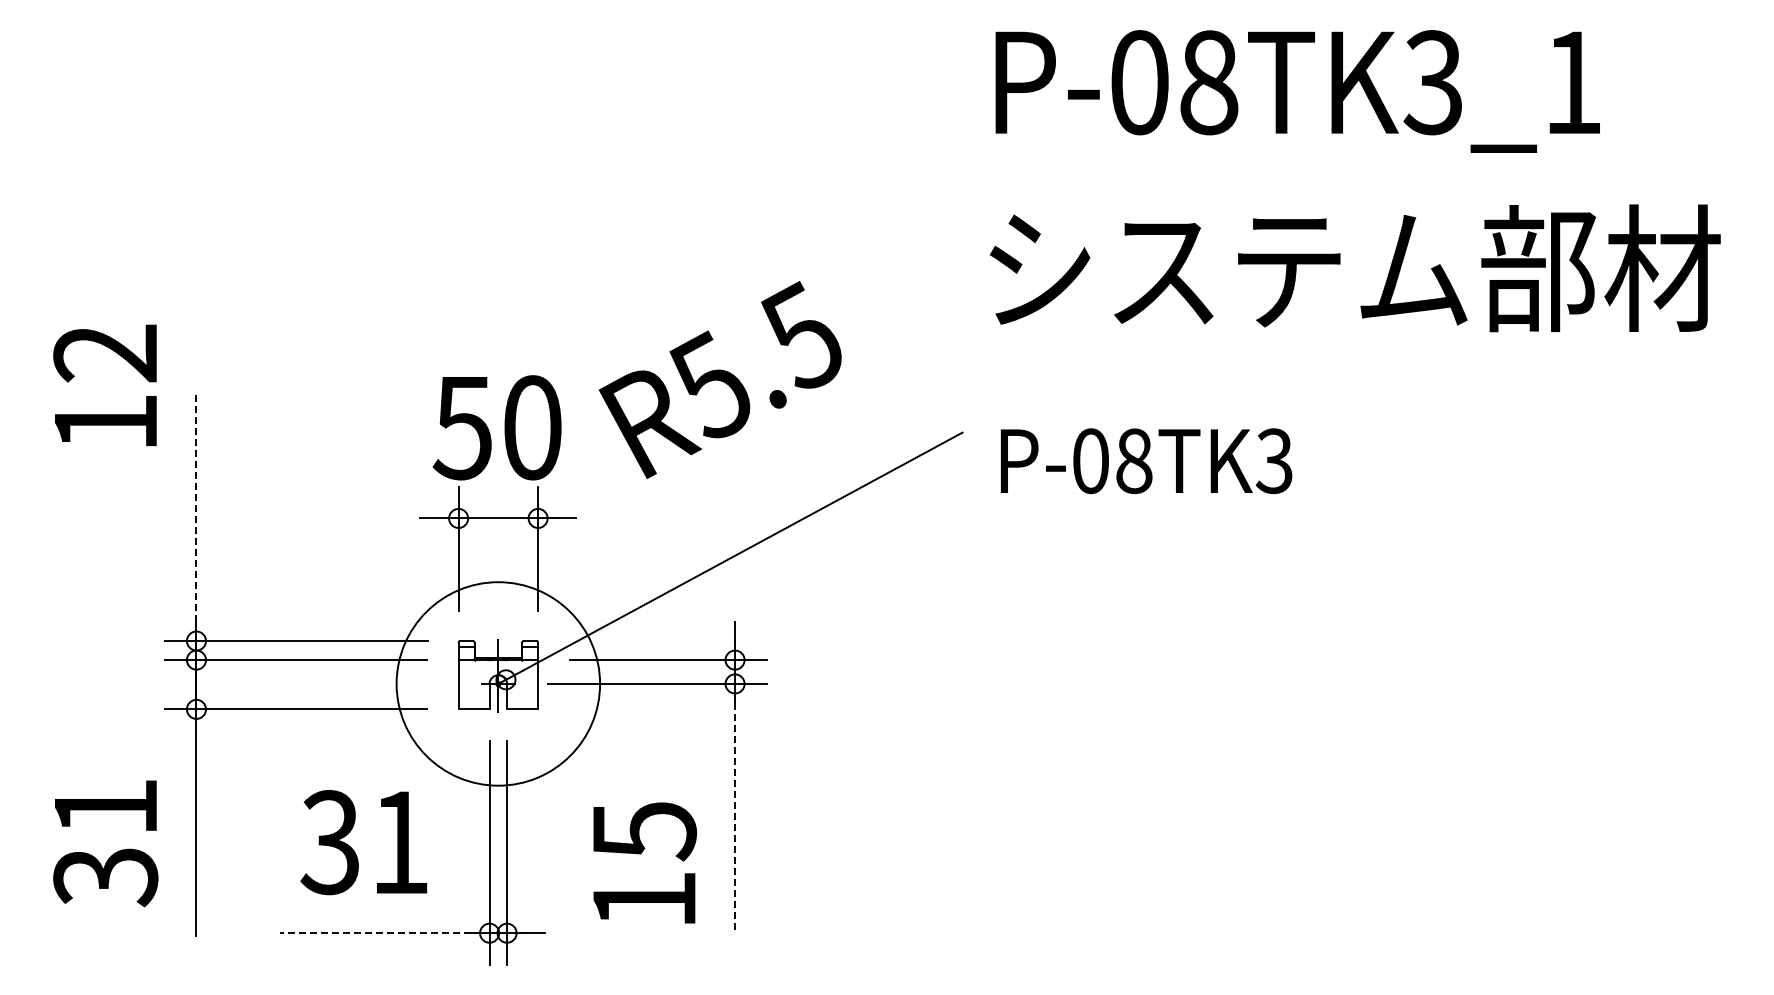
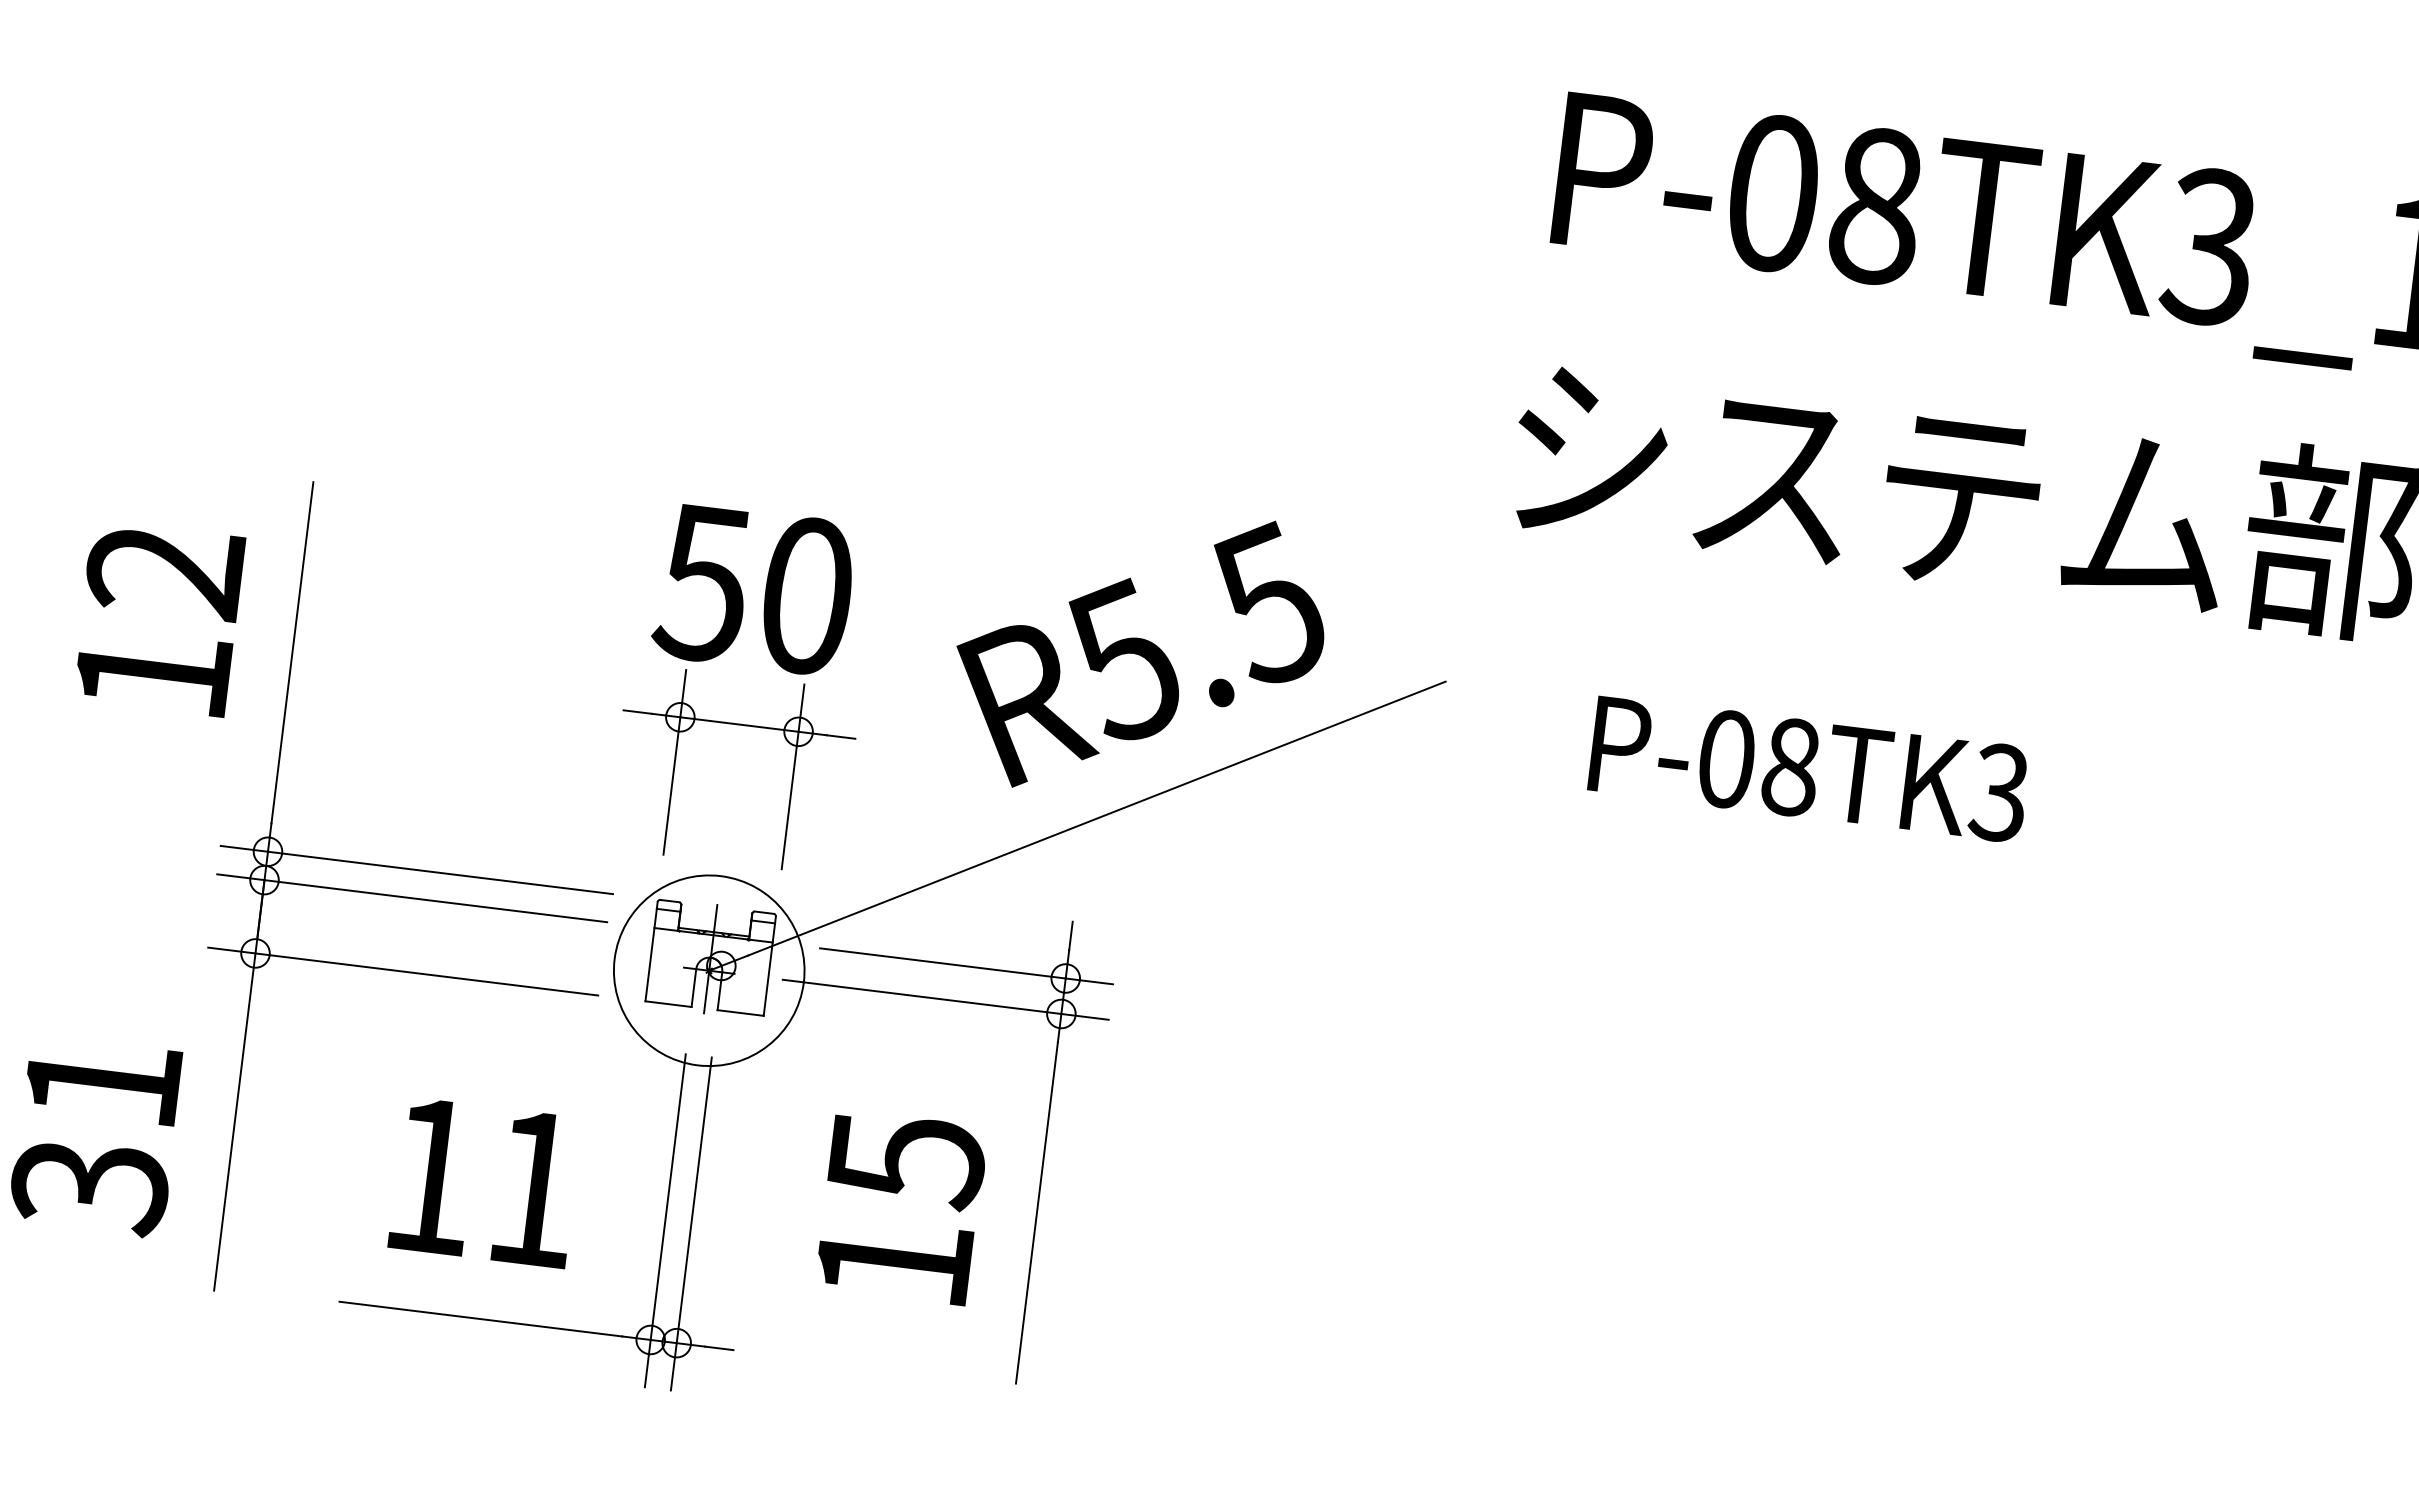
text: (719, 379) -> (1138, 652), moved
text: (104, 385) -> (157, 618), moved
text: (1146, 461) -> (1809, 769), moved
line: (196, 507) -> (292, 653), dashed -> solid
circle: (497, 683) -> (708, 969), size x0.62
line: (735, 817) -> (1037, 1212), dashed -> solid
text: (329, 842) -> (429, 1175), 31 -> 11
text: (645, 862) -> (902, 1206), moved
line: (374, 933) -> (479, 1319), dashed -> solid

